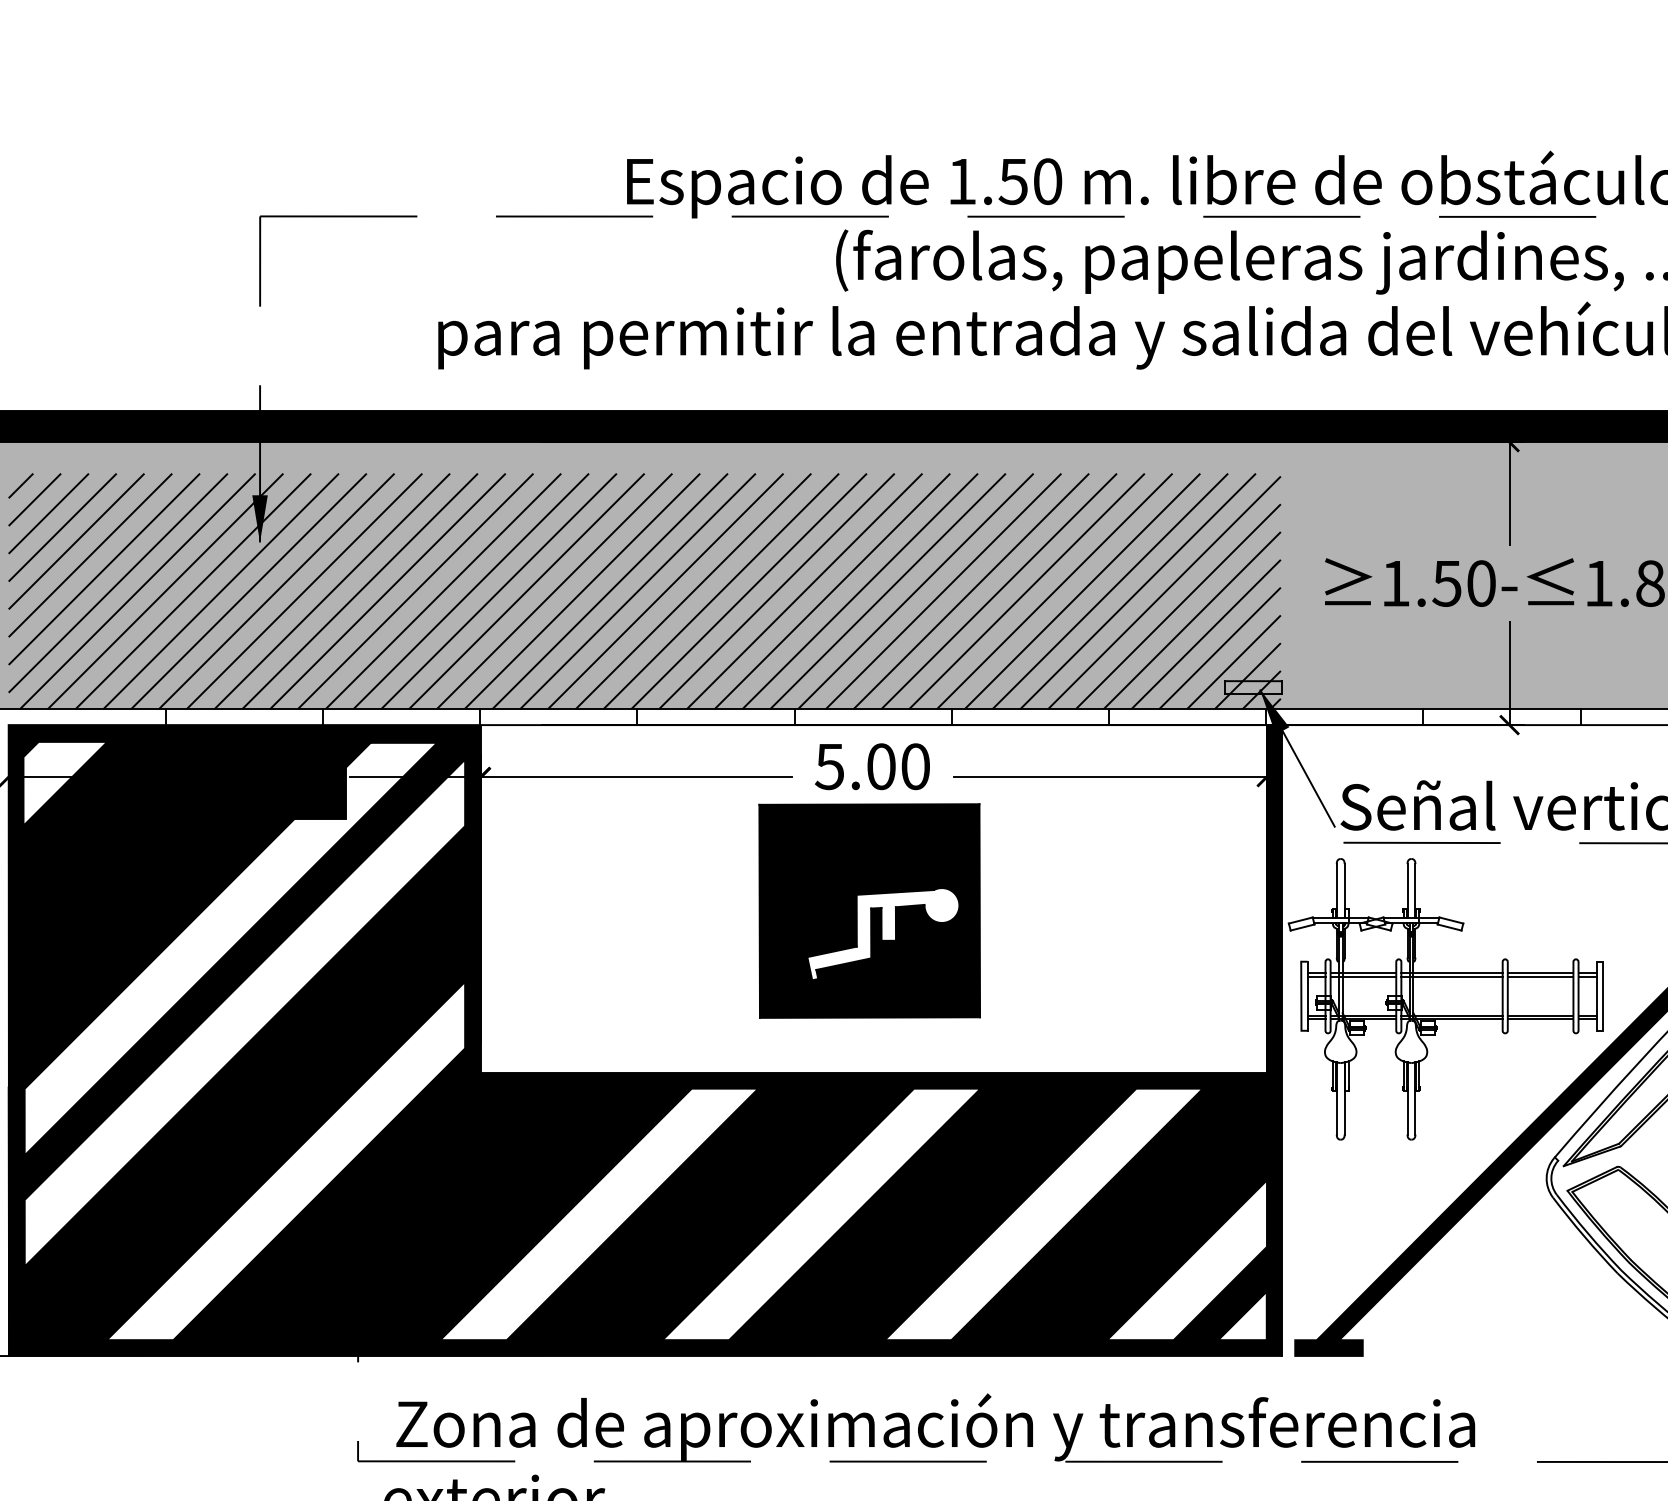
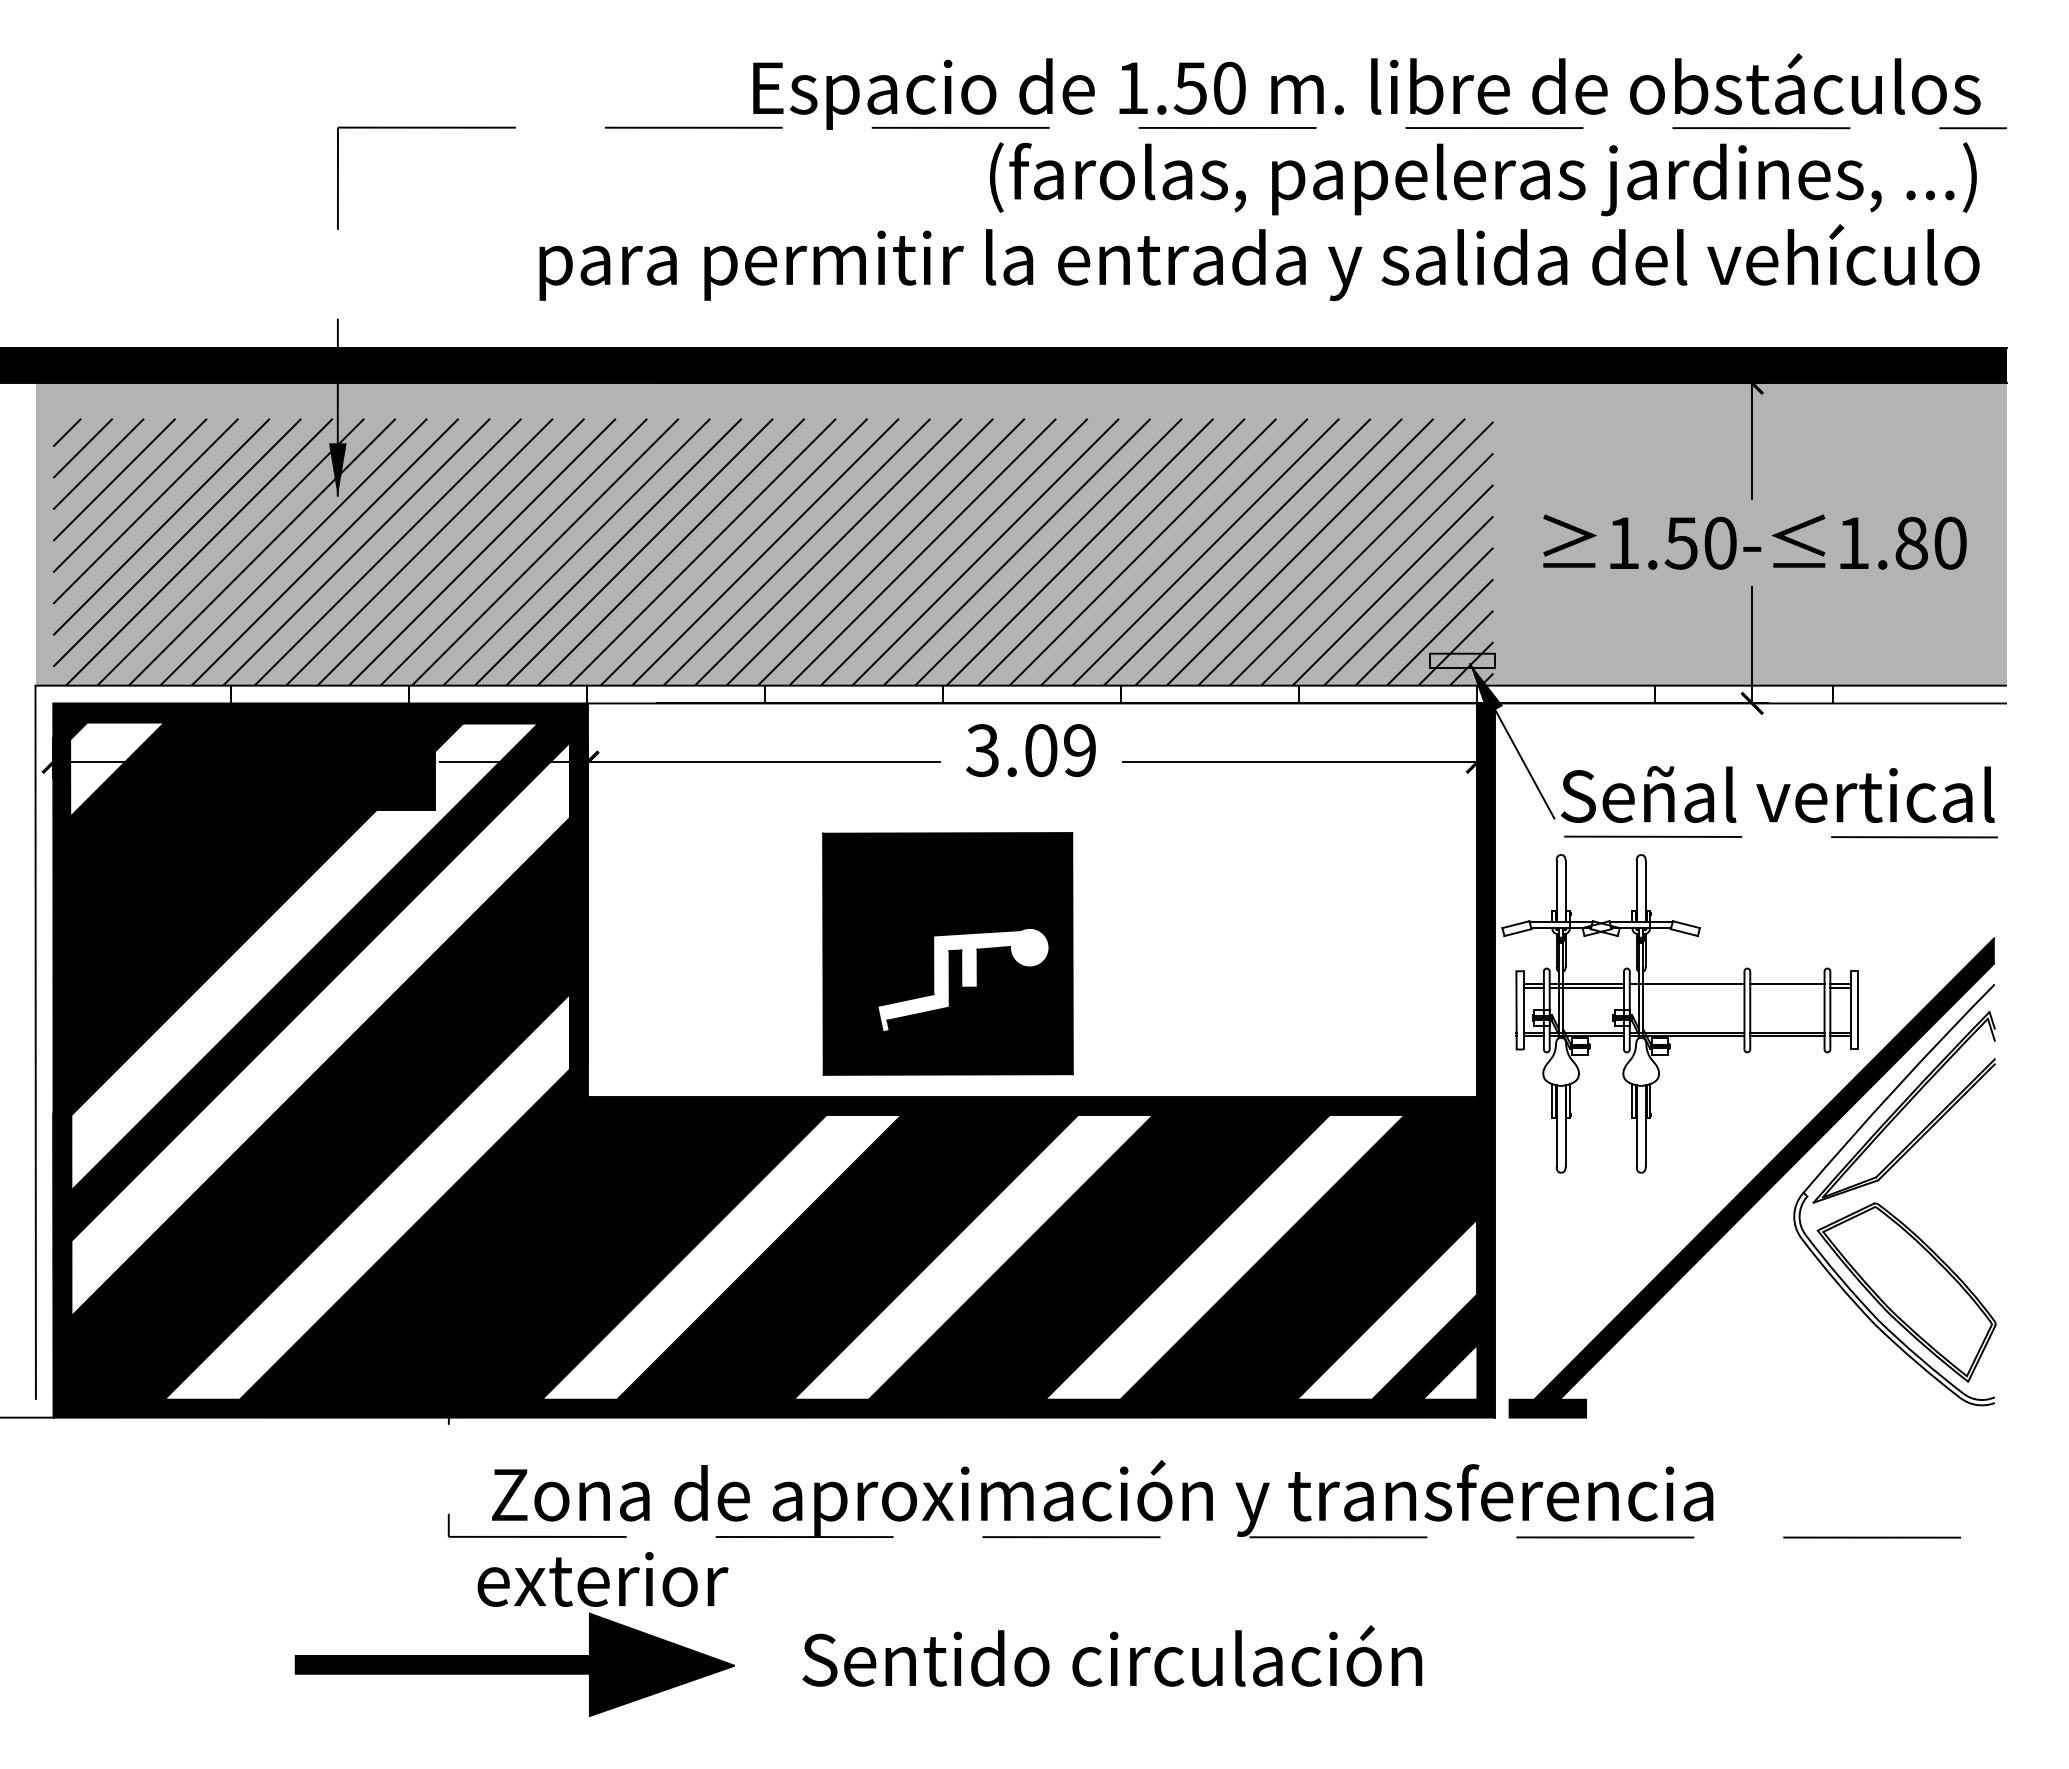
text: (872, 766) -> (1031, 750), 5.00 -> 3.09
part: (869, 910) -> (947, 953), moved
line: (1451, 976) -> (1686, 988), removed
line: (1540, 976) -> (1787, 988), removed

